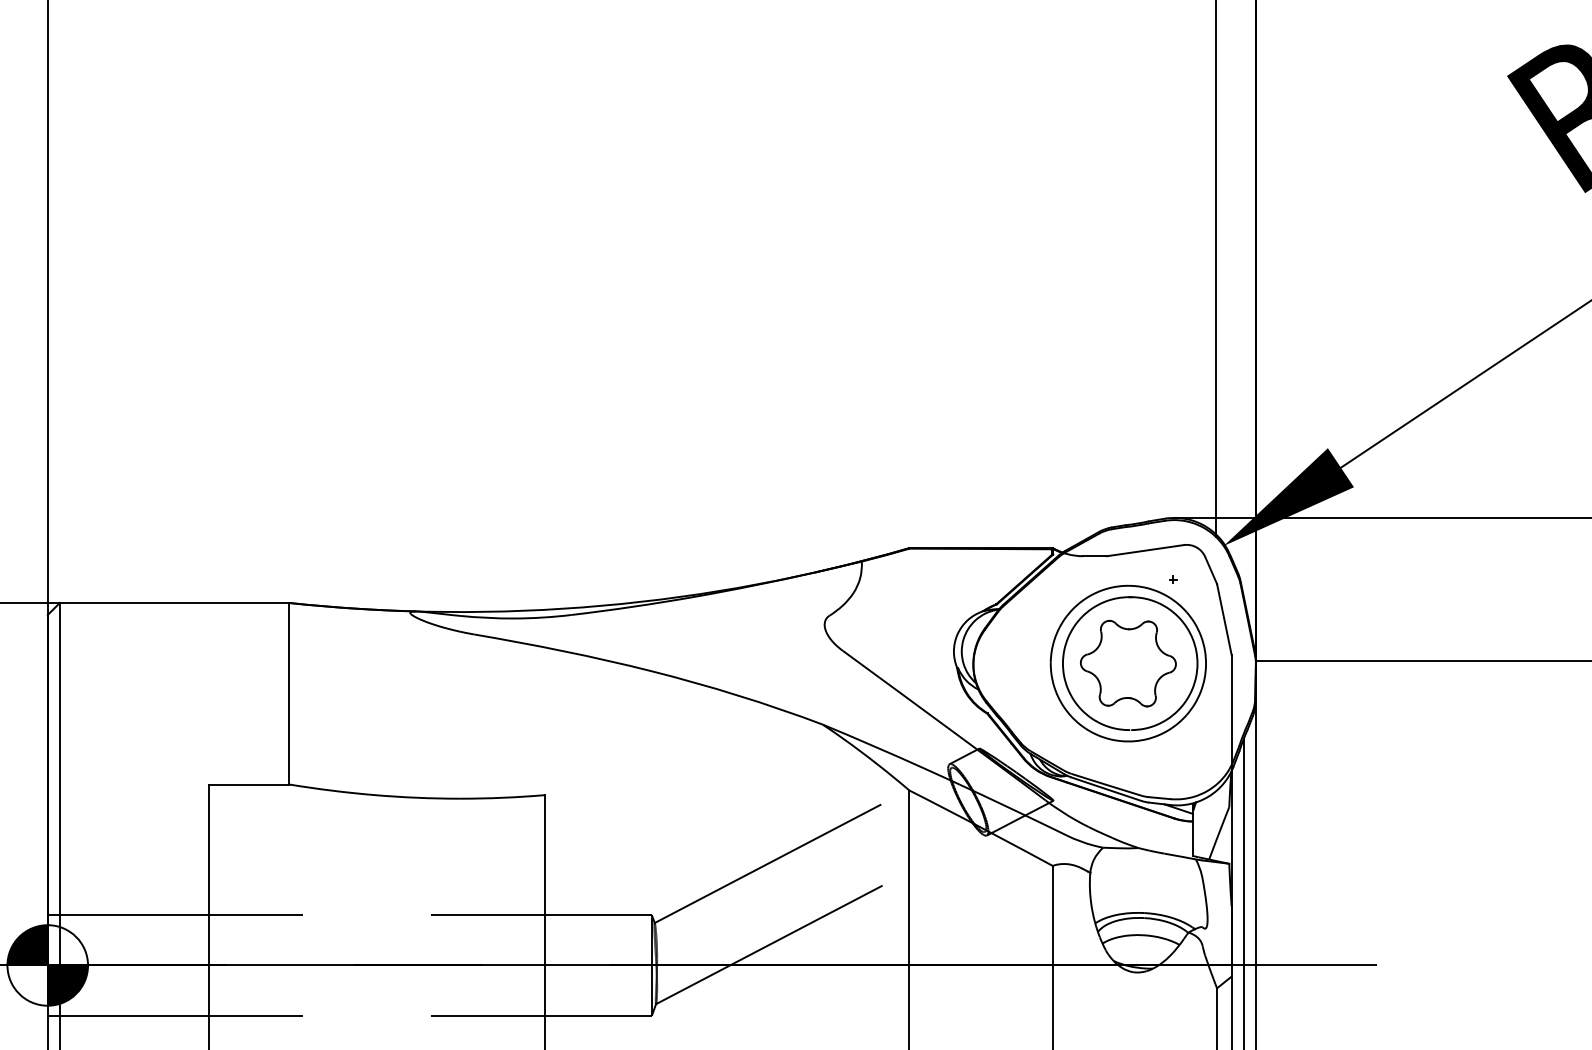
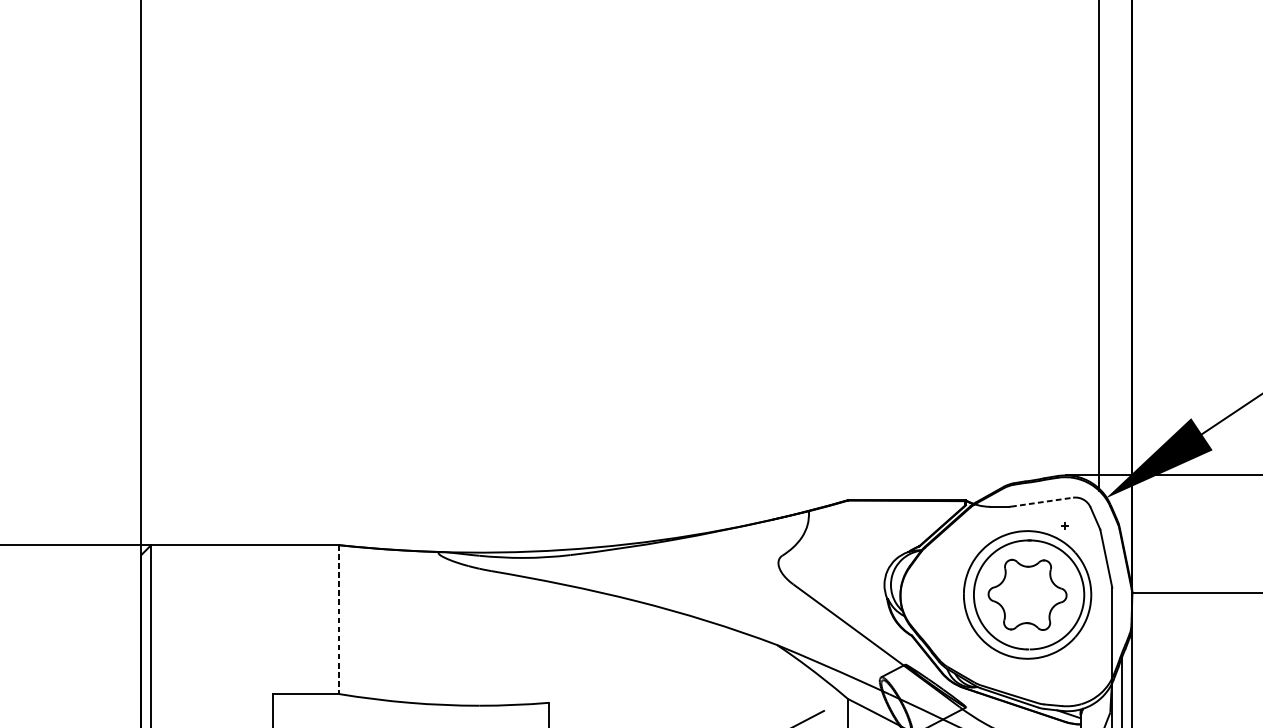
line: (1146, 550) -> (1042, 502), solid -> dashed
line: (289, 693) -> (339, 619), solid -> dashed

